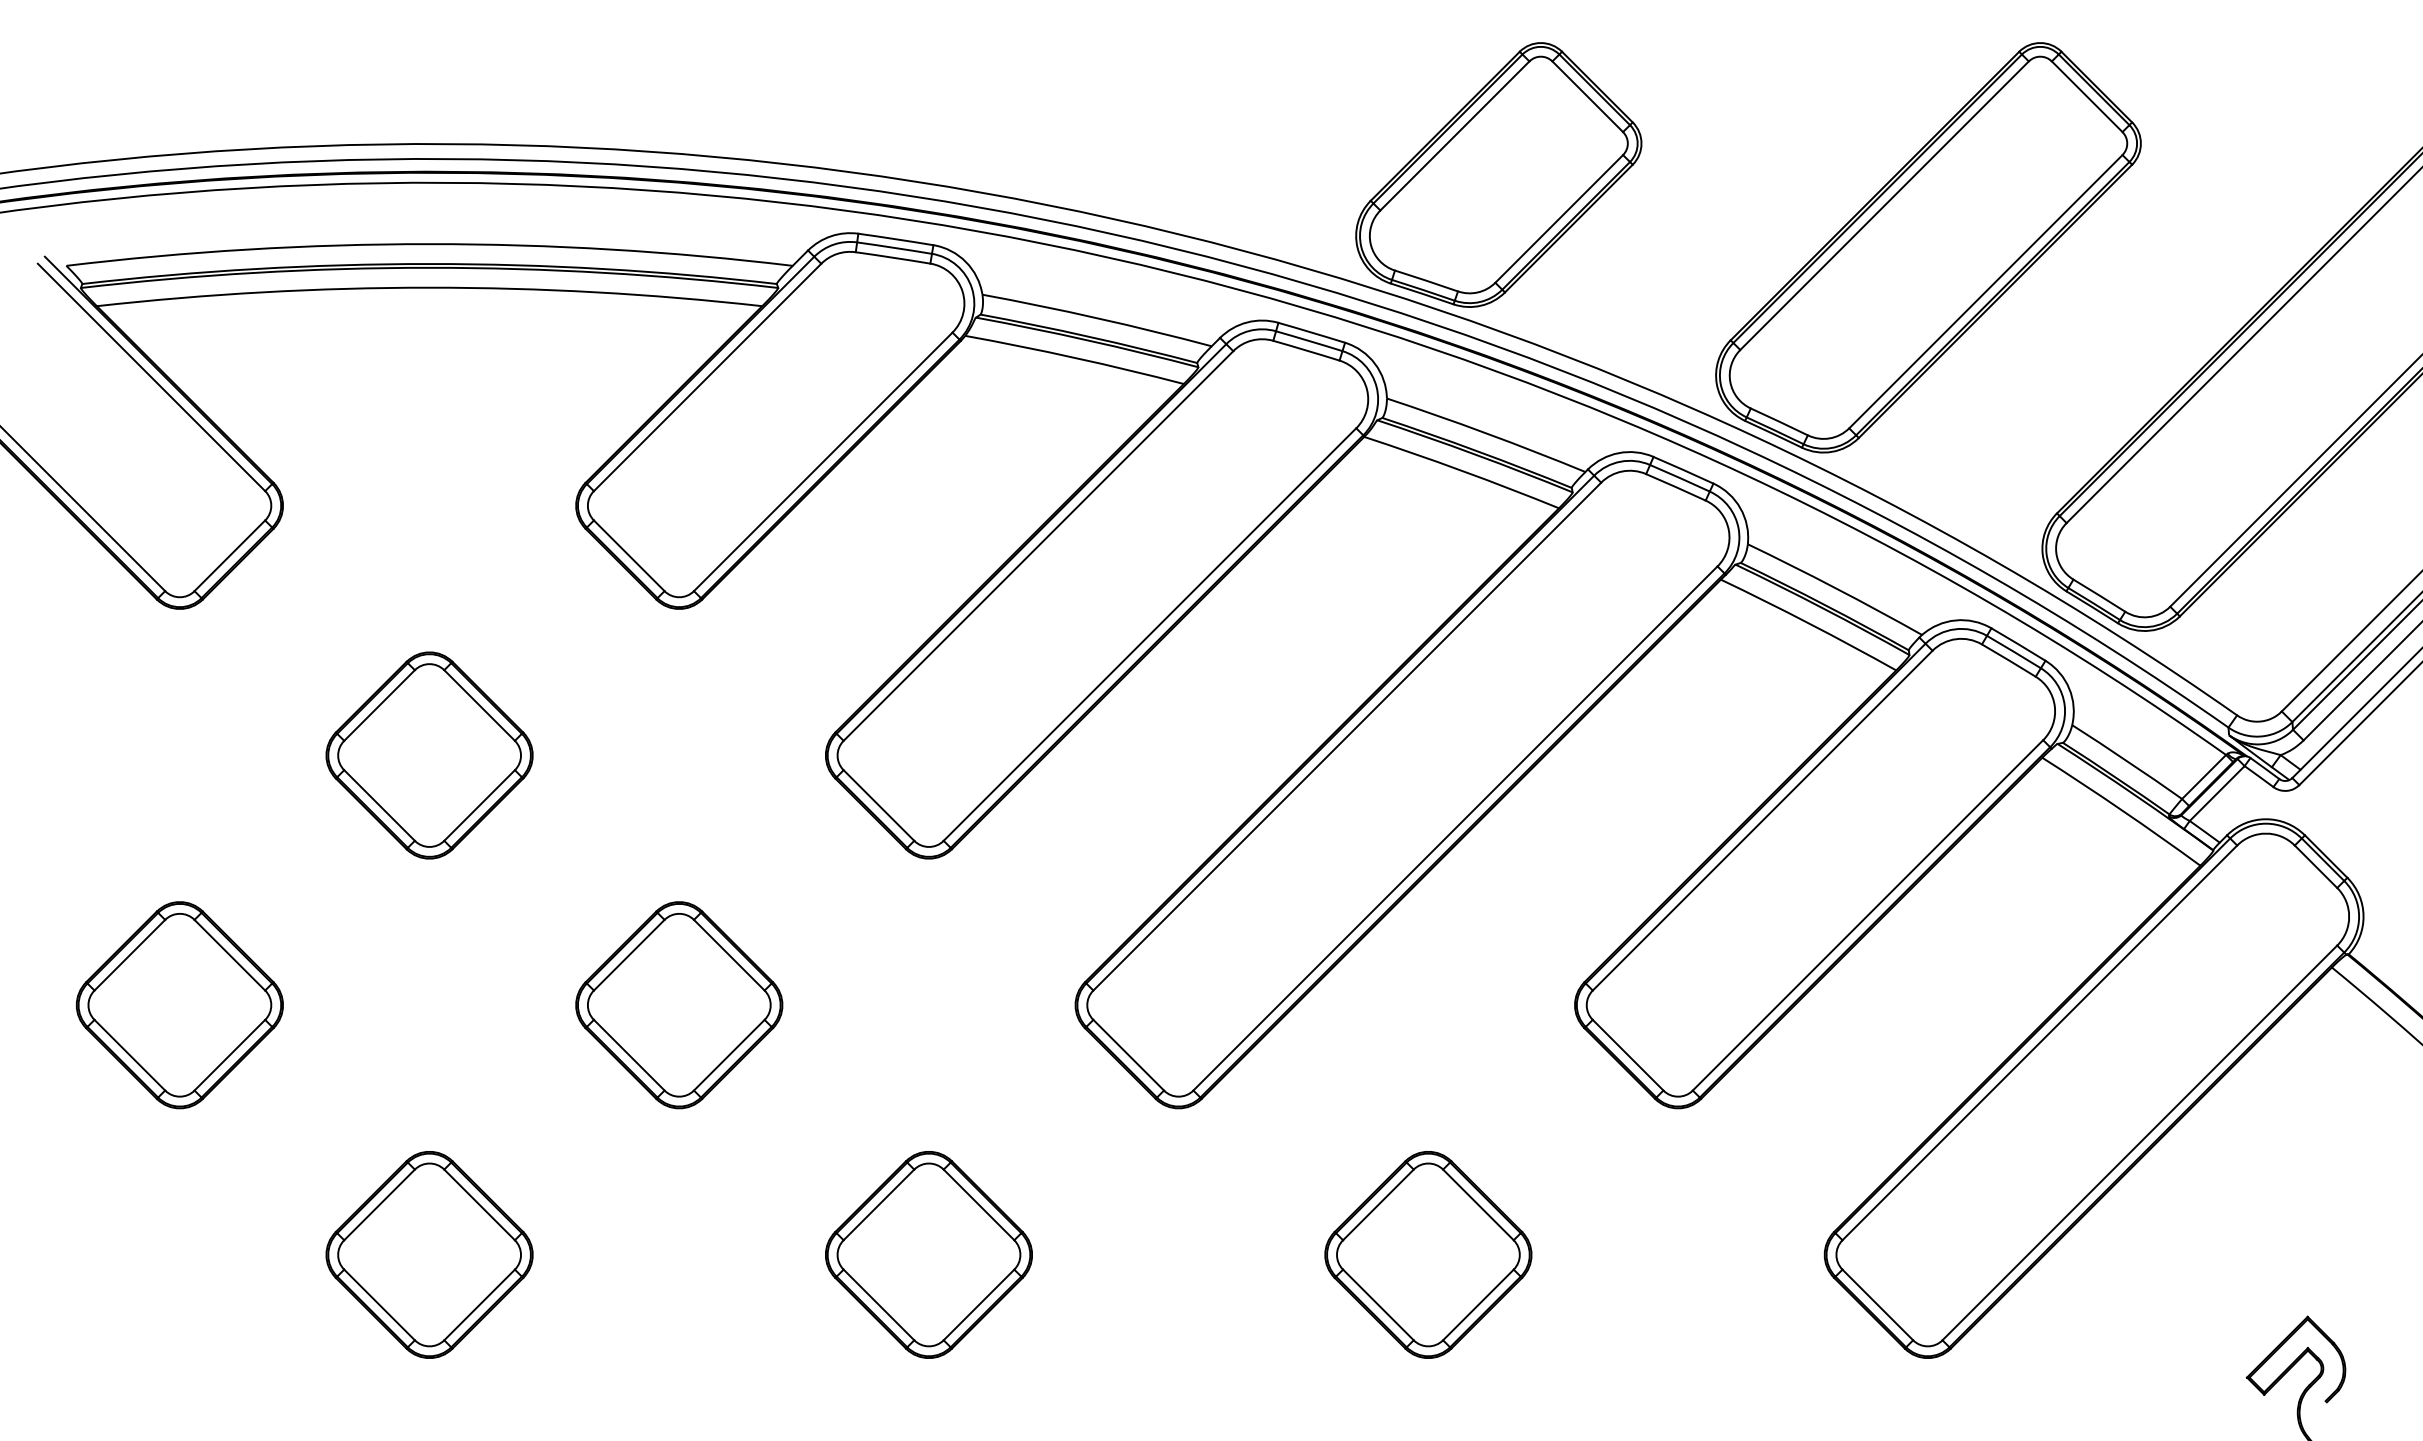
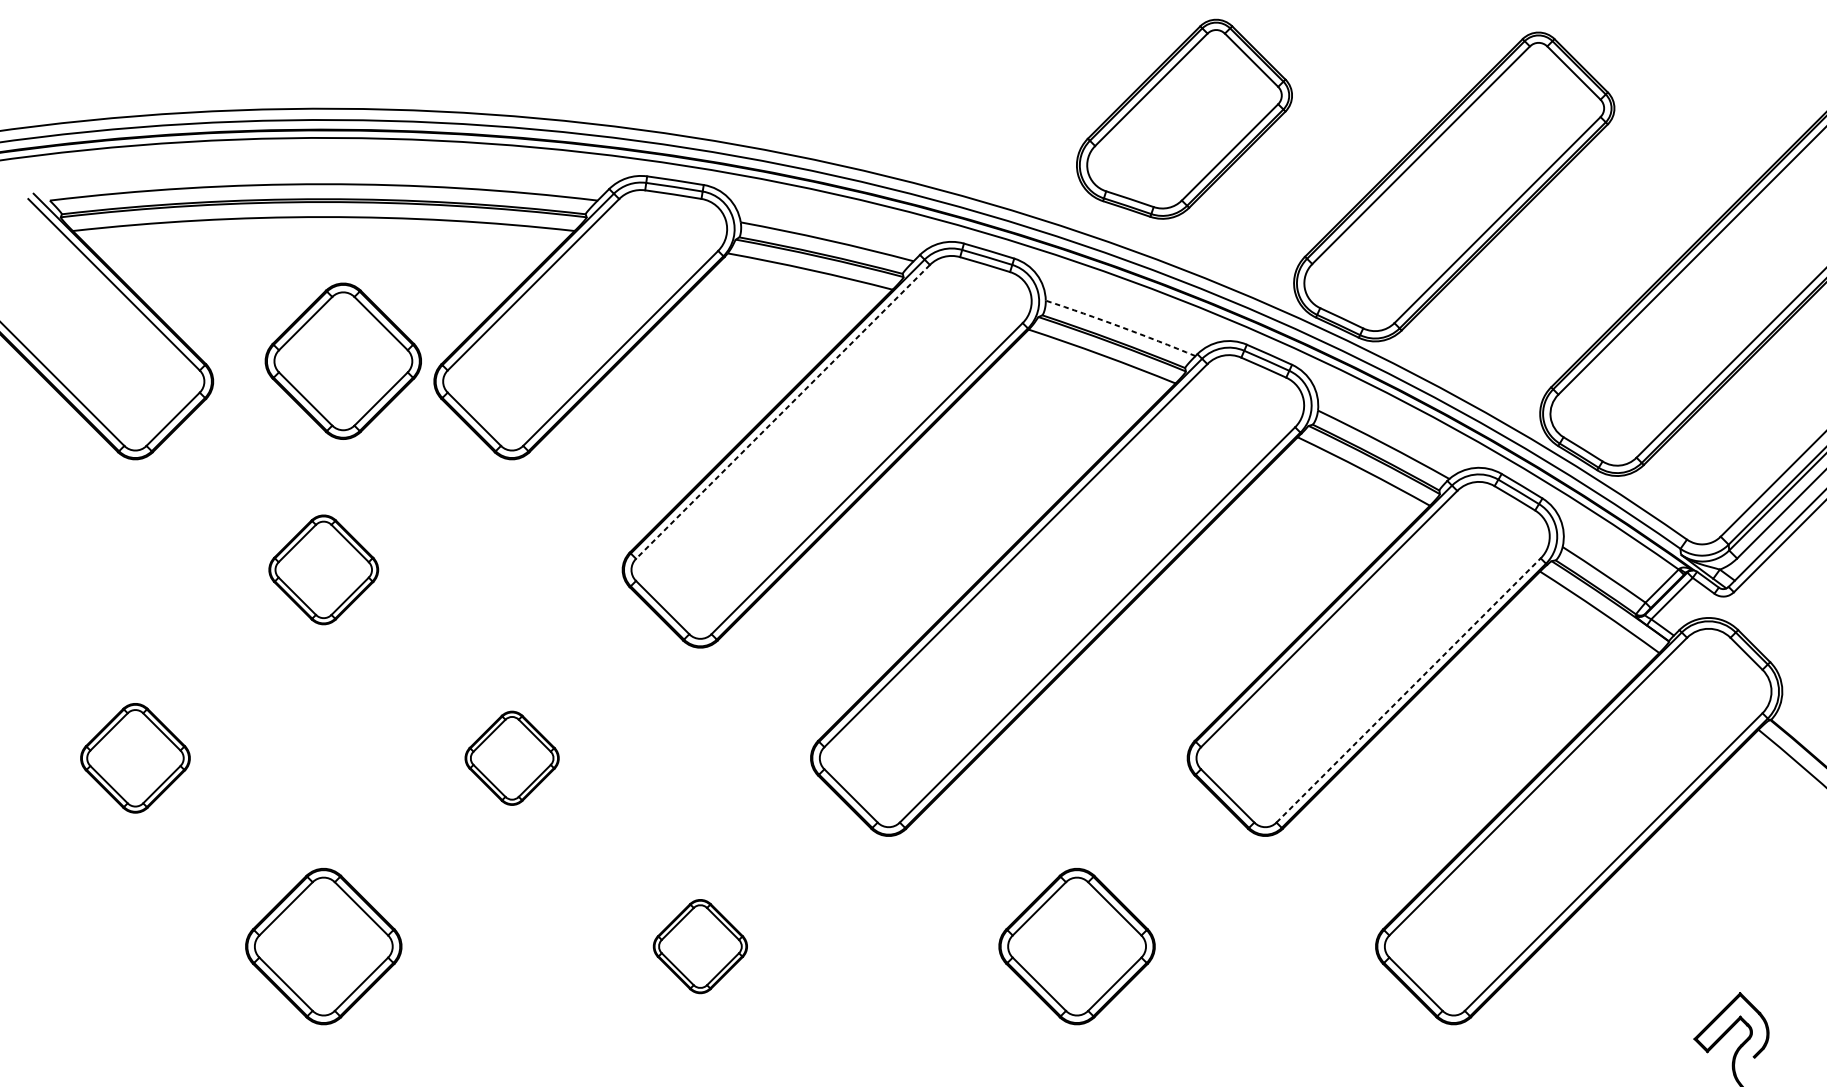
part: (1498, 174) -> (1184, 118), moved
arc: (1486, 433) -> (1120, 327), solid -> dashed
part: (455, 478) -> (343, 360), added
line: (1038, 546) -> (783, 412), solid -> dashed
part: (429, 755) -> (323, 569), size x0.7
line: (1867, 915) -> (1408, 690), solid -> dashed
part: (179, 1005) -> (135, 758), size x0.7
part: (679, 1005) -> (512, 758), size x0.6
part: (928, 1254) -> (700, 946), size x0.6

